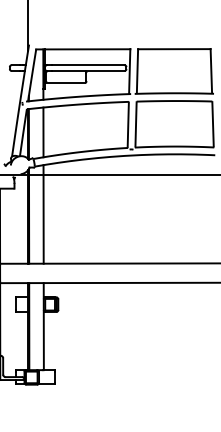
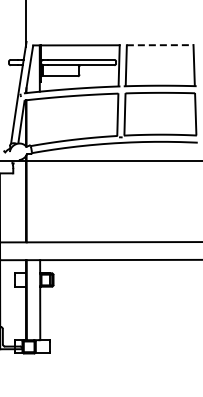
line: (174, 49) -> (160, 45), solid -> dashed
line: (43, 132) -> (39, 121), removed
line: (43, 213) -> (39, 196), removed

